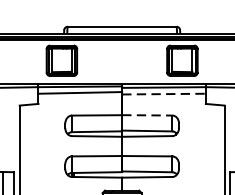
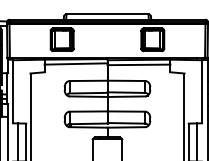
line: (164, 93) -> (139, 64), dashed -> solid
line: (147, 114) -> (126, 80), dashed -> solid

